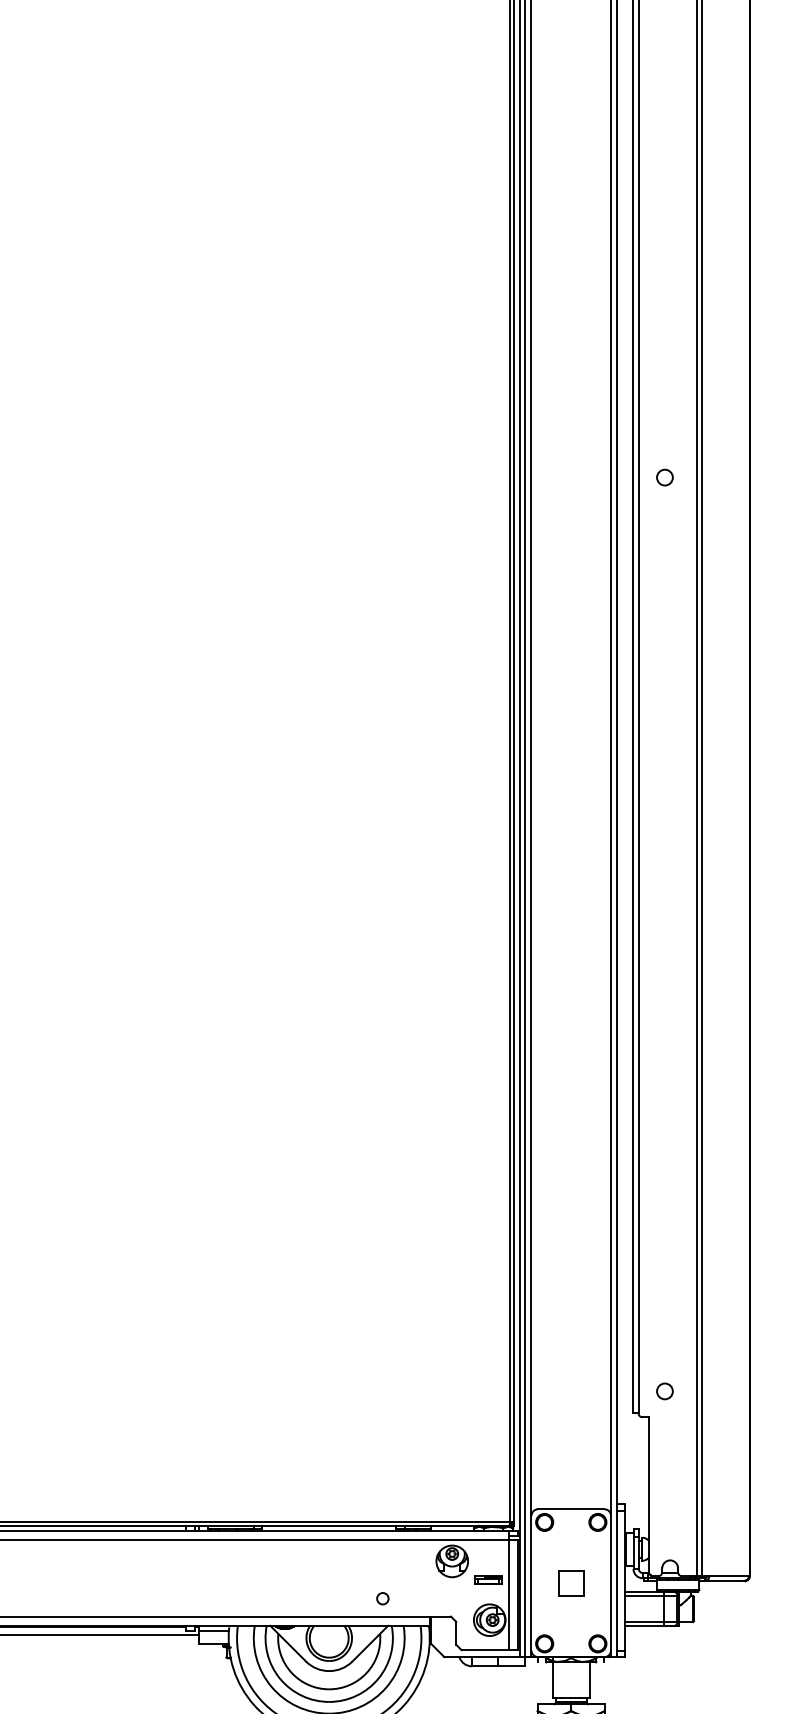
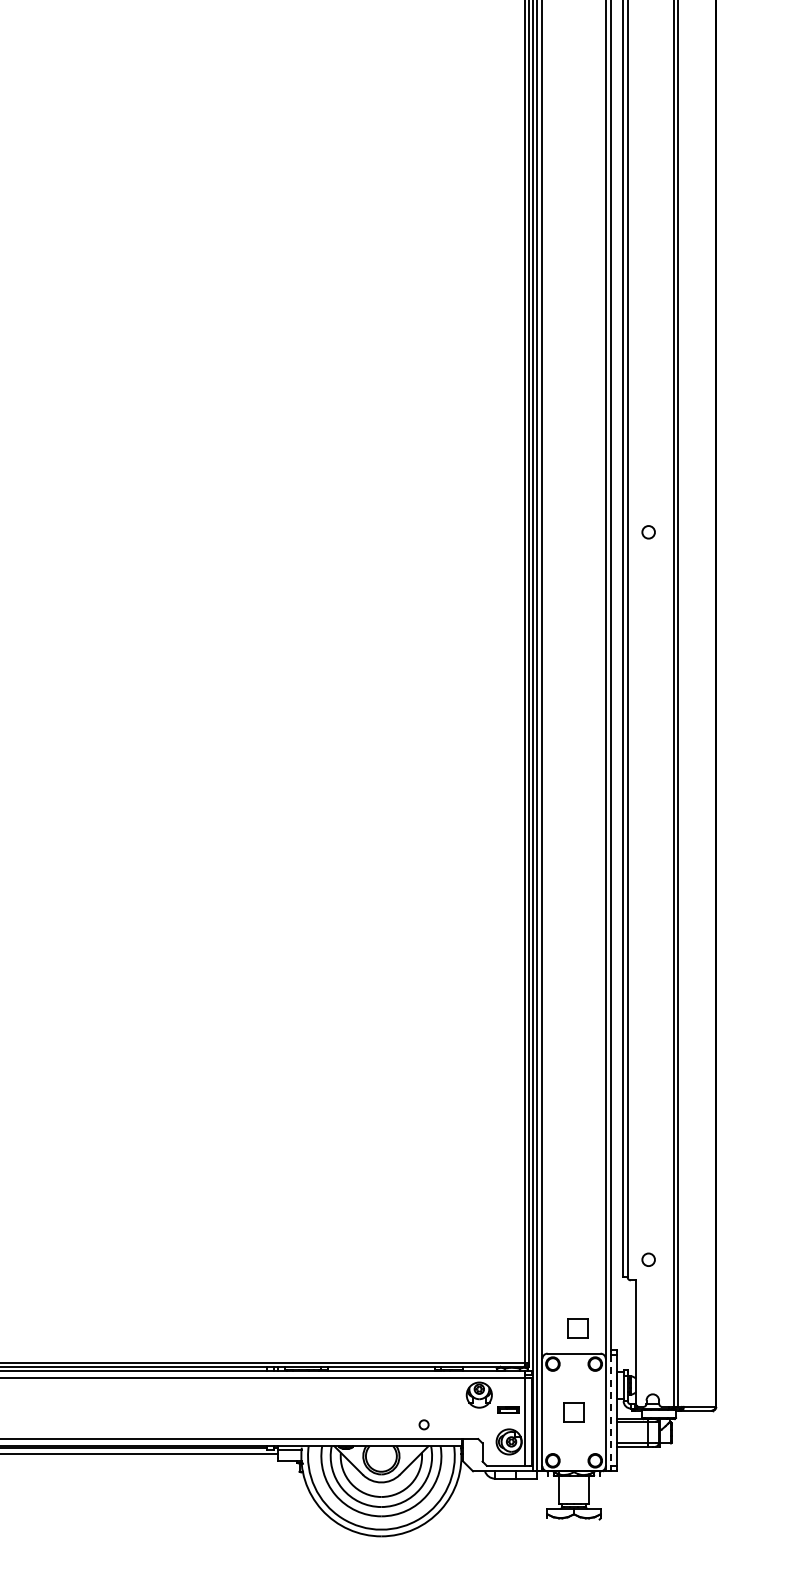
part: (575, 1477) -> (577, 1328), added
line: (617, 1580) -> (610, 1410), solid -> dashed

